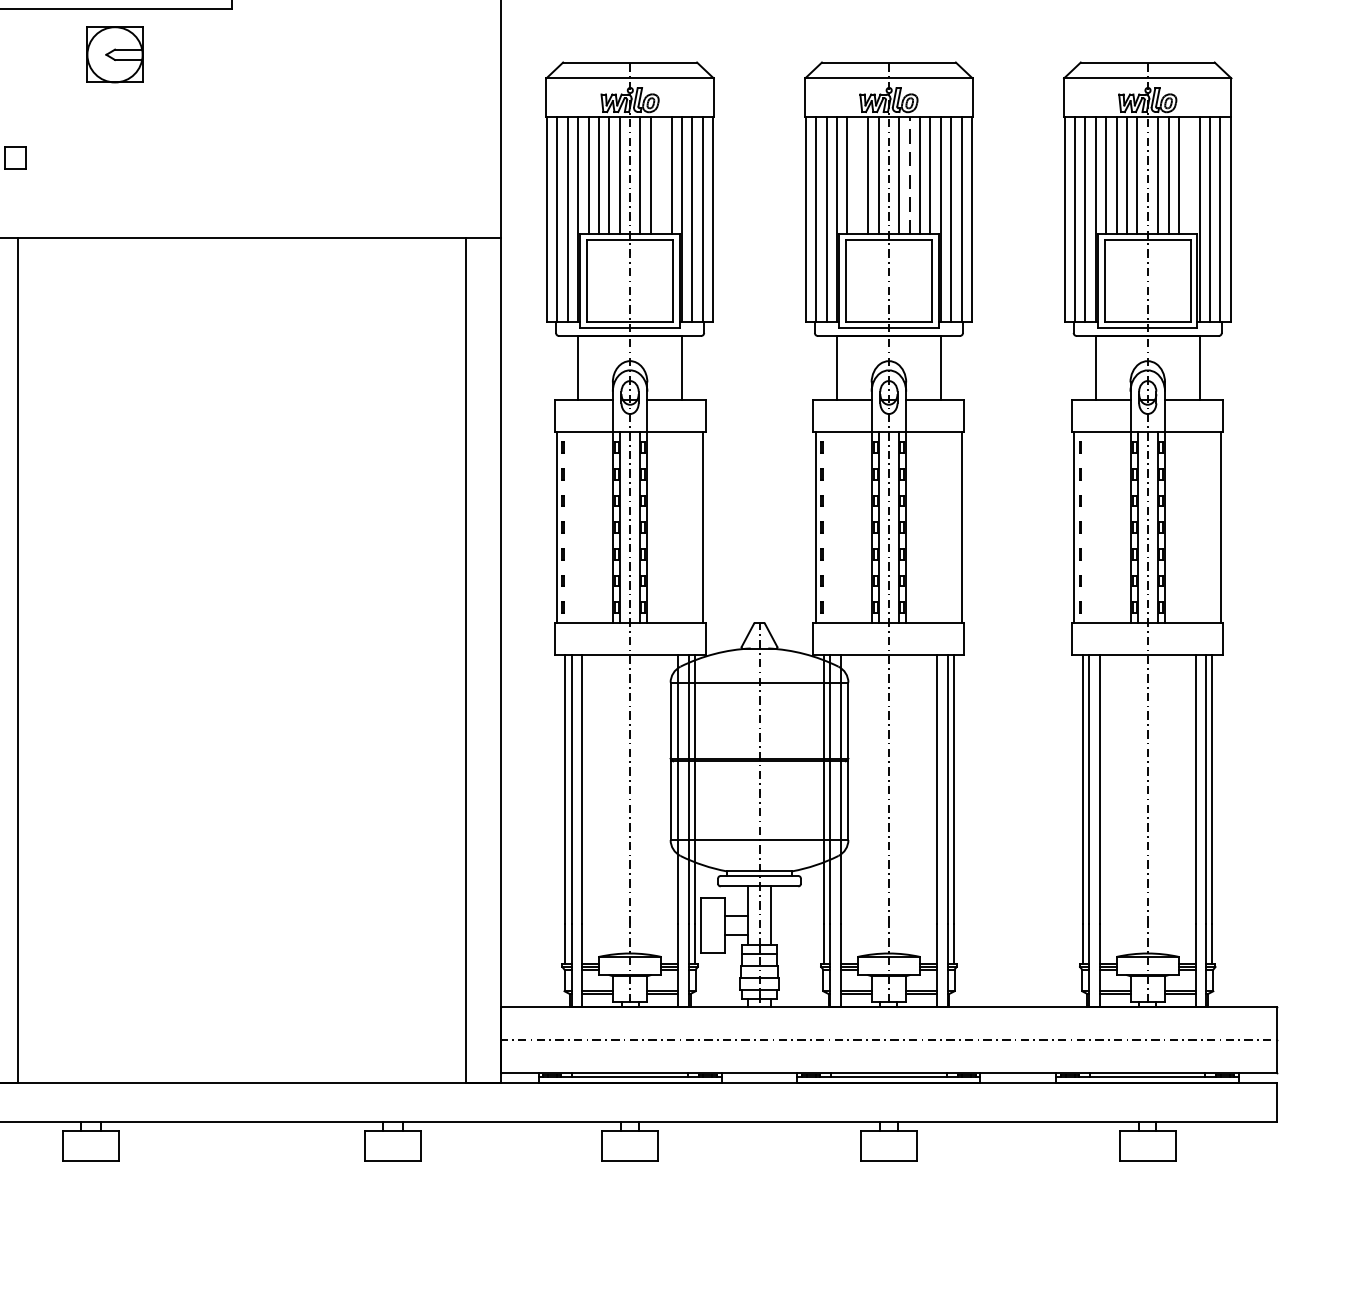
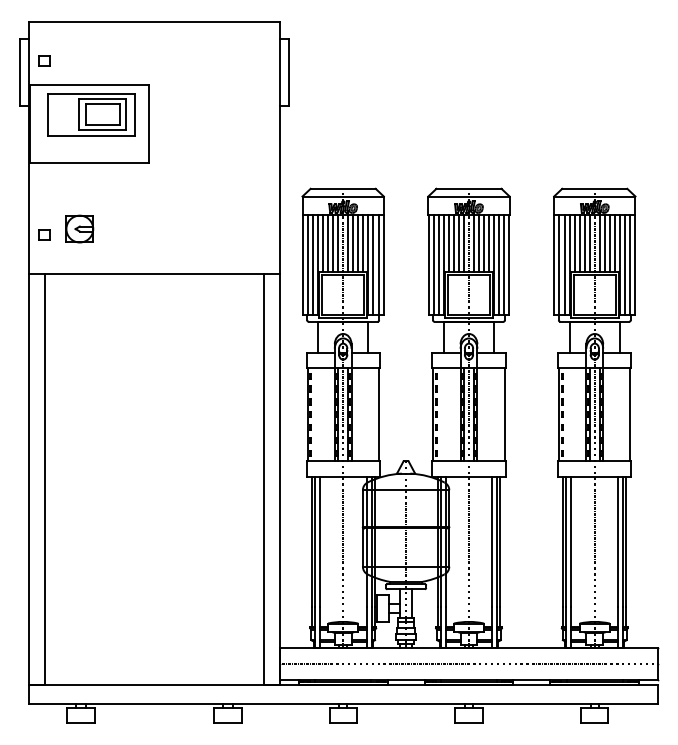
part: (114, 53) -> (79, 228), moved
line: (661, 175) -> (358, 243), added
line: (857, 175) -> (453, 243), added
line: (910, 175) -> (479, 243), dashed -> solid
line: (1188, 175) -> (614, 243), added

